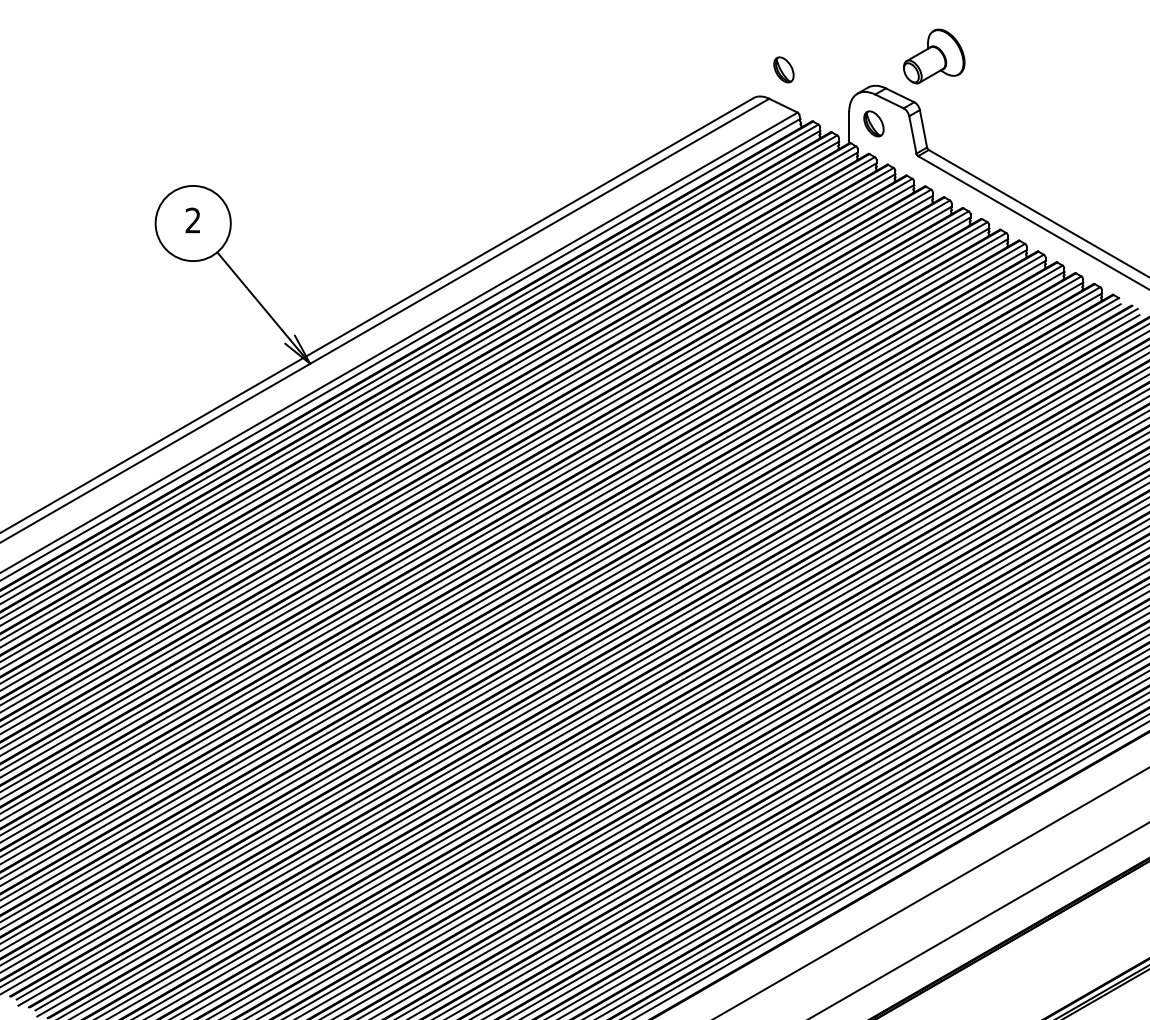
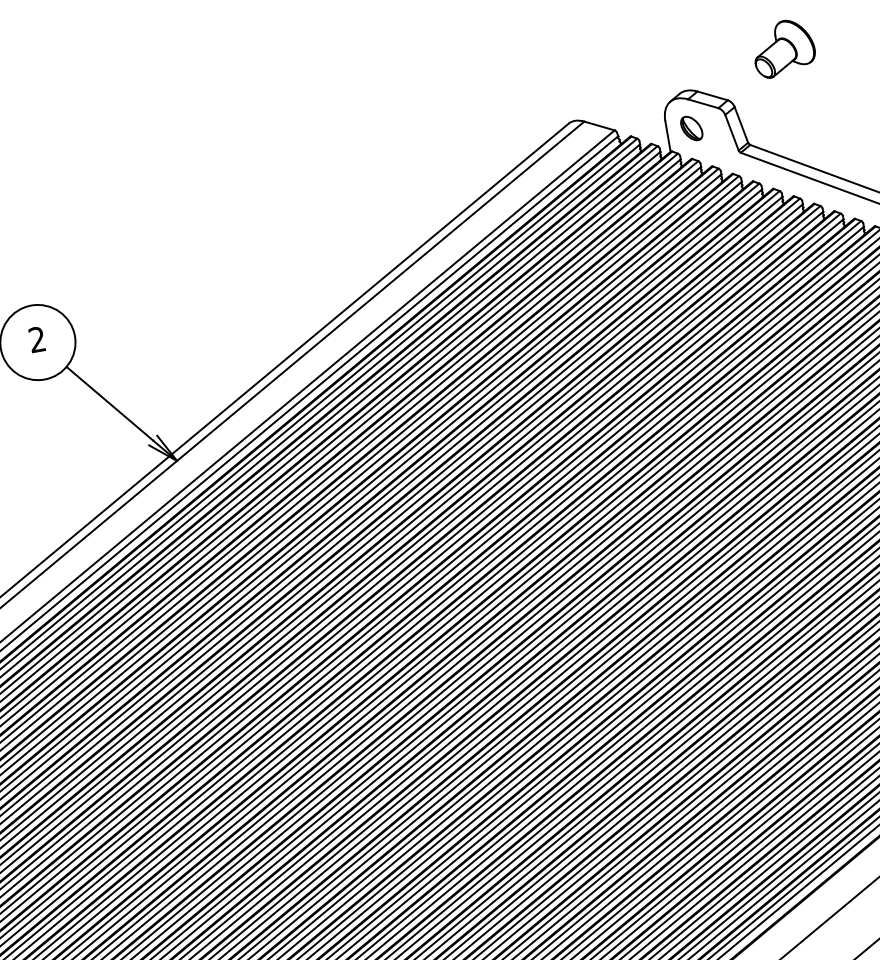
part: (934, 56) -> (783, 48), moved
part: (783, 69) -> (593, 90), removed

